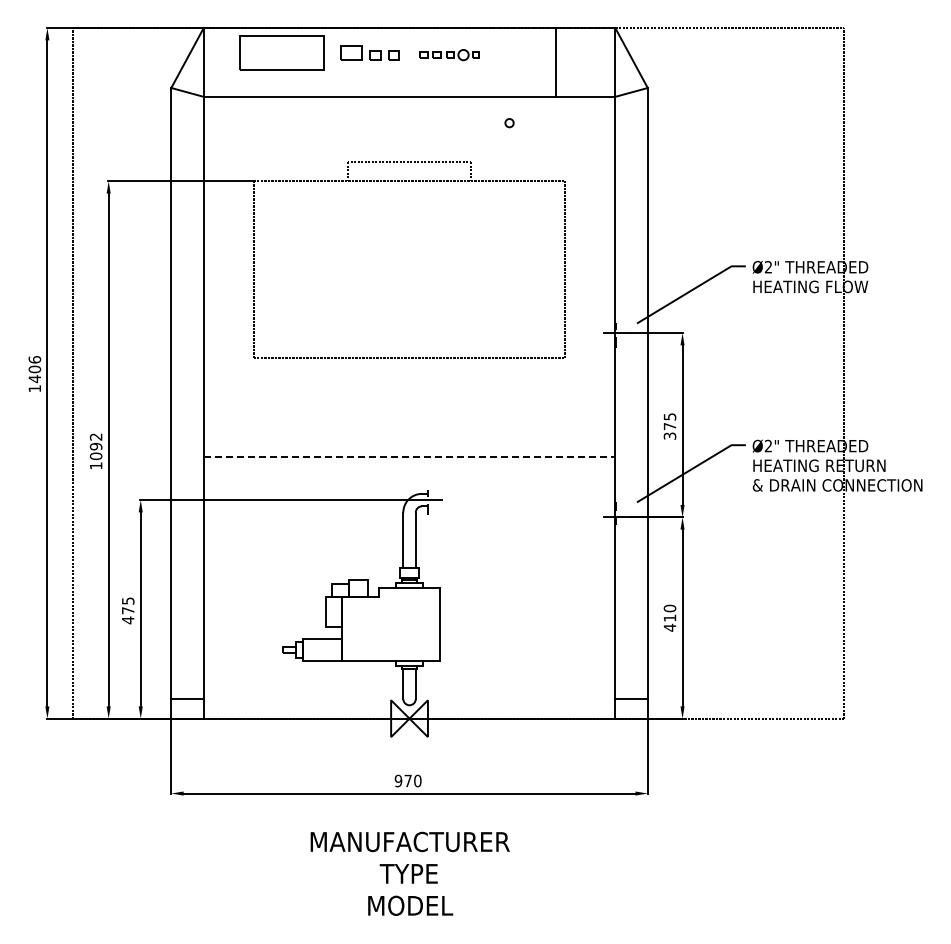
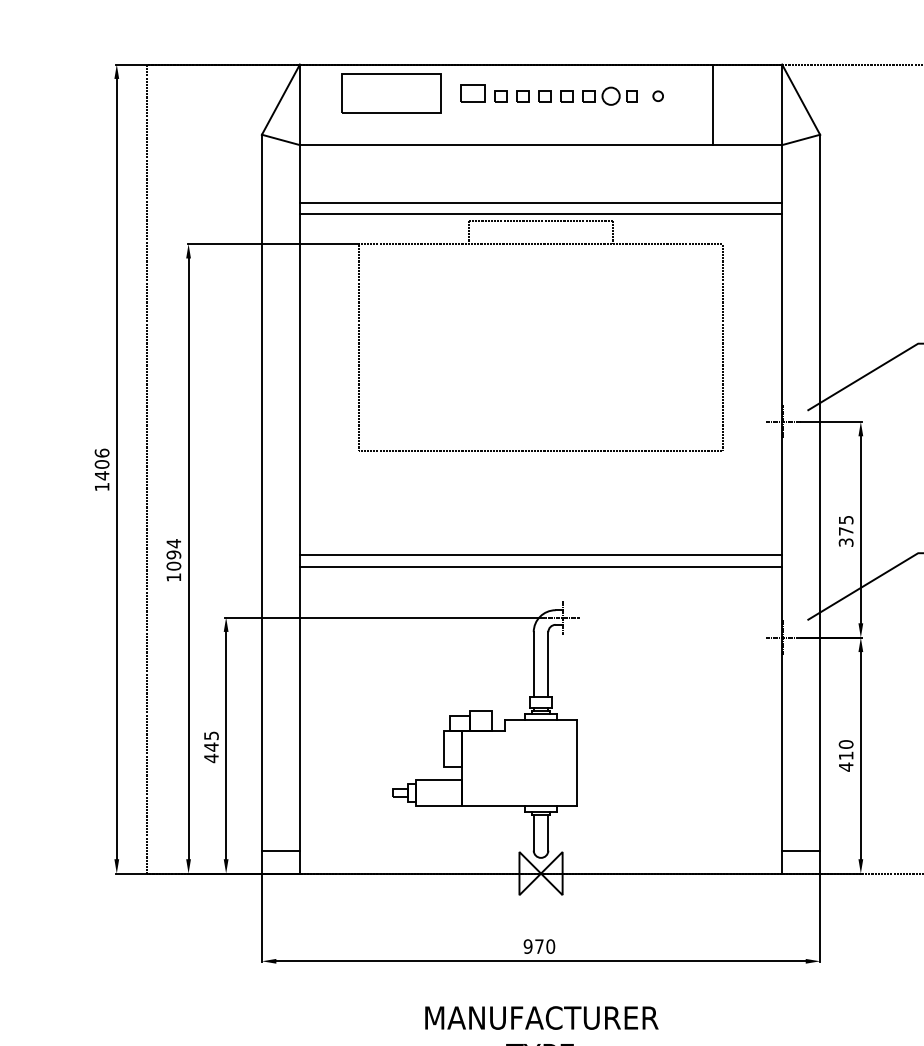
part: (449, 54) -> (587, 95), size x1.43
circle: (509, 123) -> (658, 96), moved
line: (409, 145) -> (540, 202), added
line: (409, 155) -> (540, 213), added
text: (95, 437) -> (173, 544), 1092 -> 1094
line: (409, 446) -> (540, 554), added
line: (409, 456) -> (540, 566), dashed -> solid
text: (128, 610) -> (211, 746), 475 -> 445

